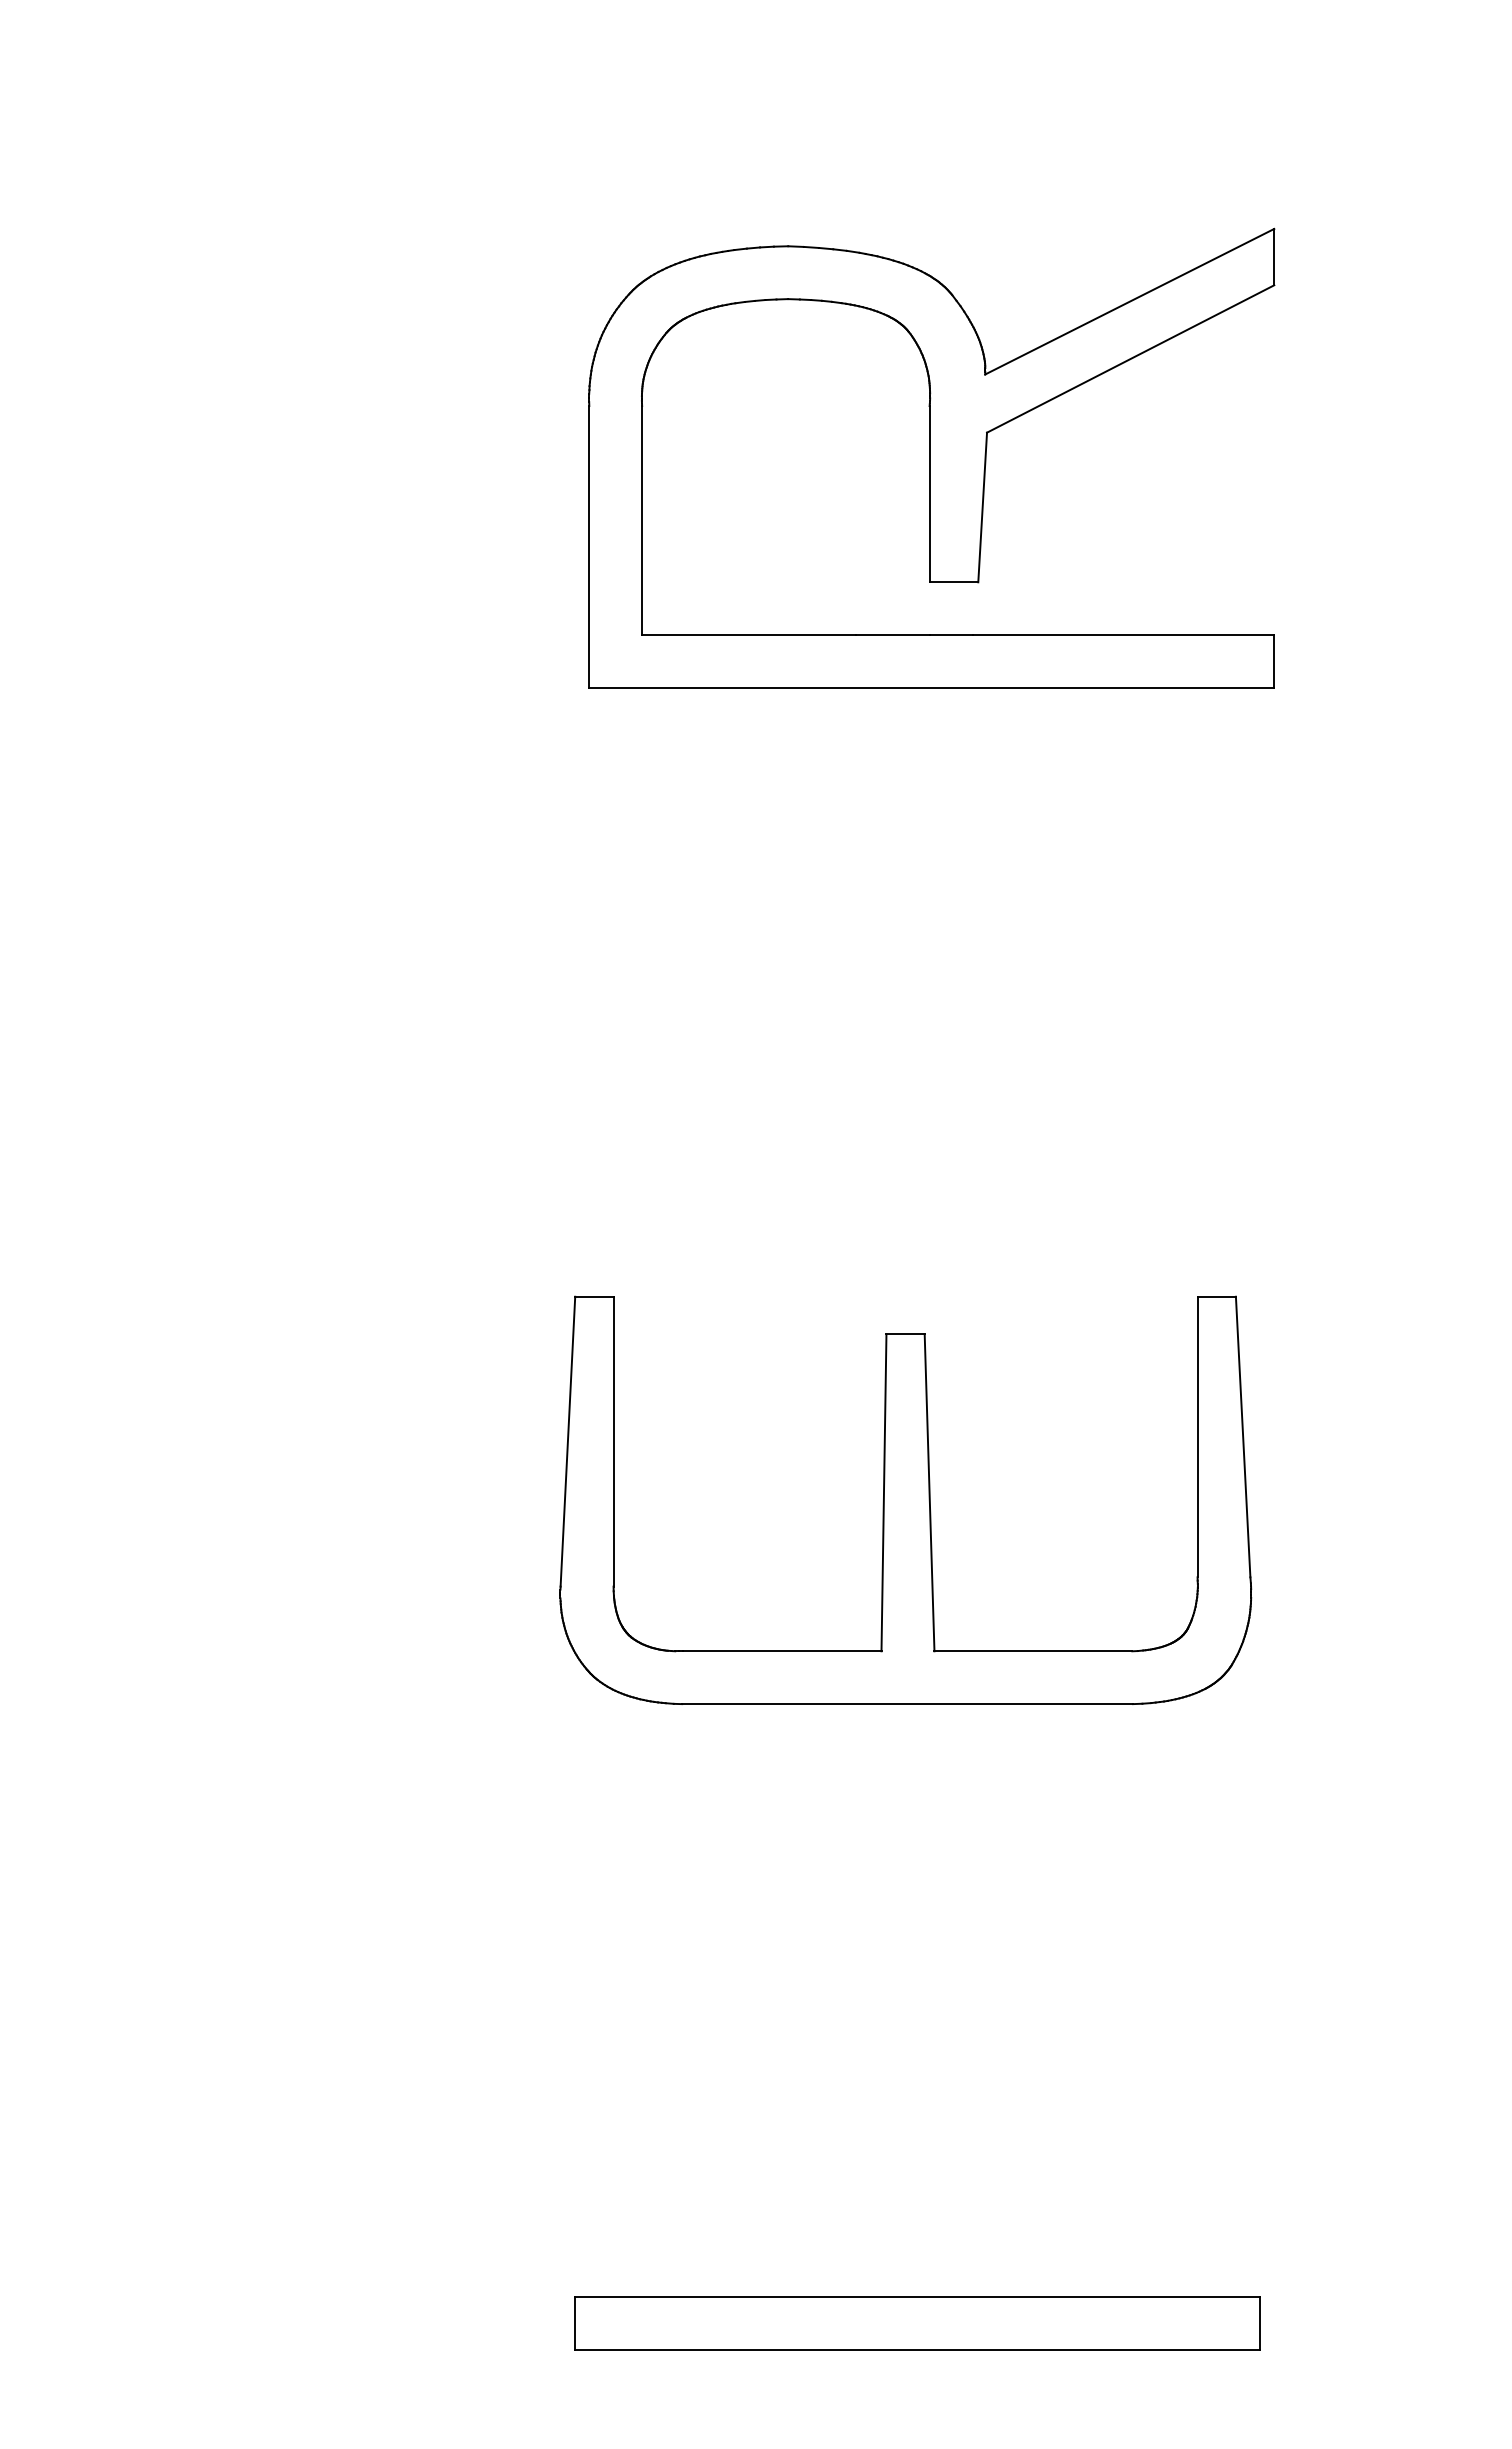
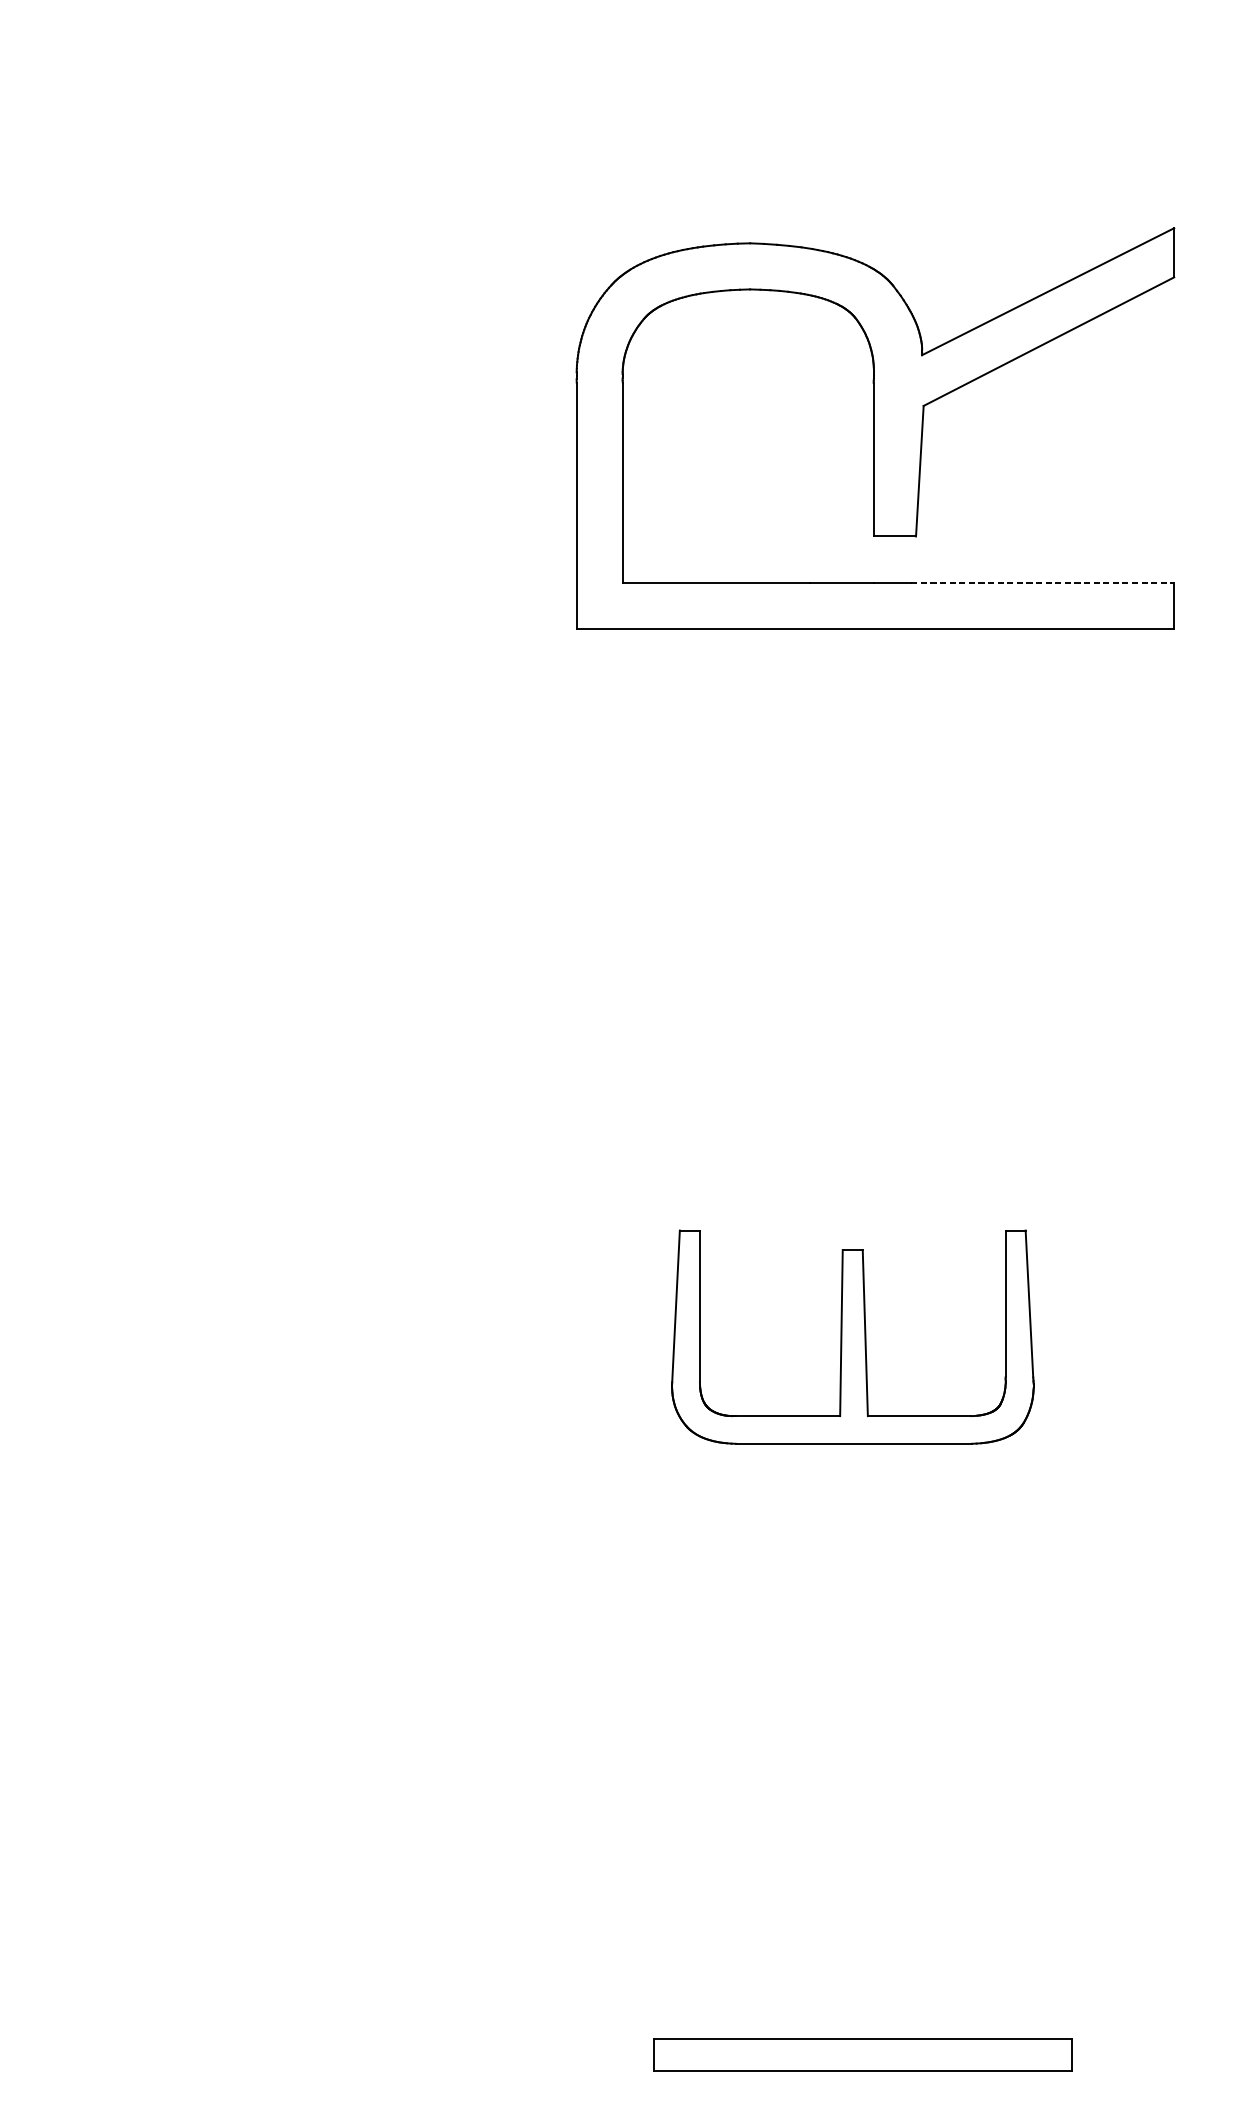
line: (1123, 635) -> (1042, 582), solid -> dashed
part: (905, 1499) -> (852, 1336), size x0.6
part: (917, 2323) -> (863, 2055), size x0.7

